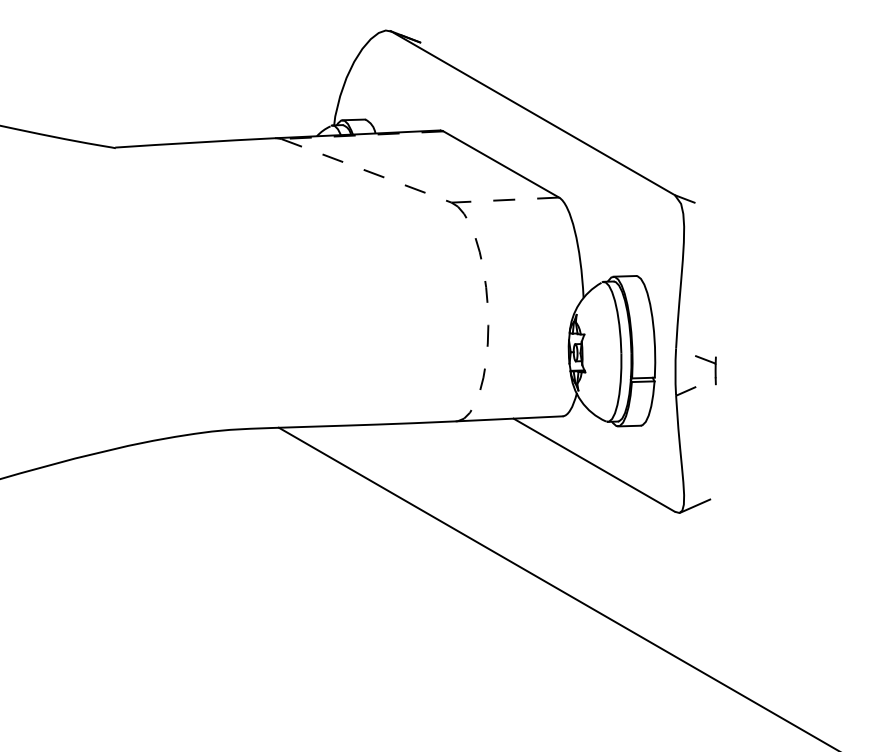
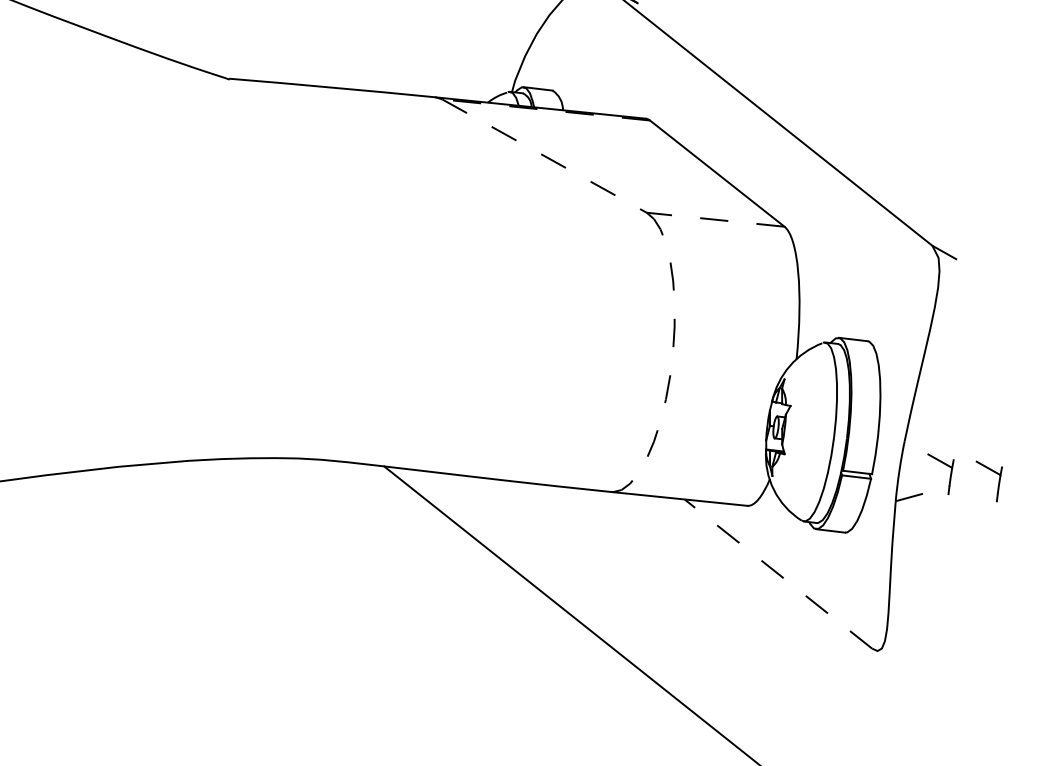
part: (747, 362) -> (992, 472), added
line: (593, 464) -> (777, 572), solid -> dashed
line: (695, 505) -> (899, 644), removed

